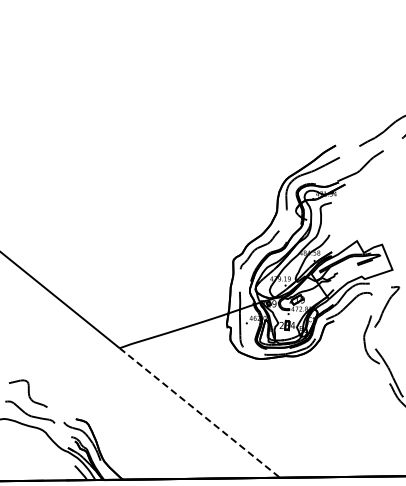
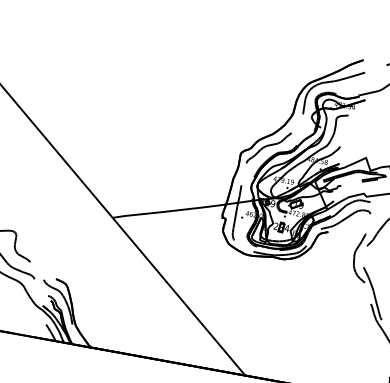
line: (200, 413) -> (179, 297), dashed -> solid

